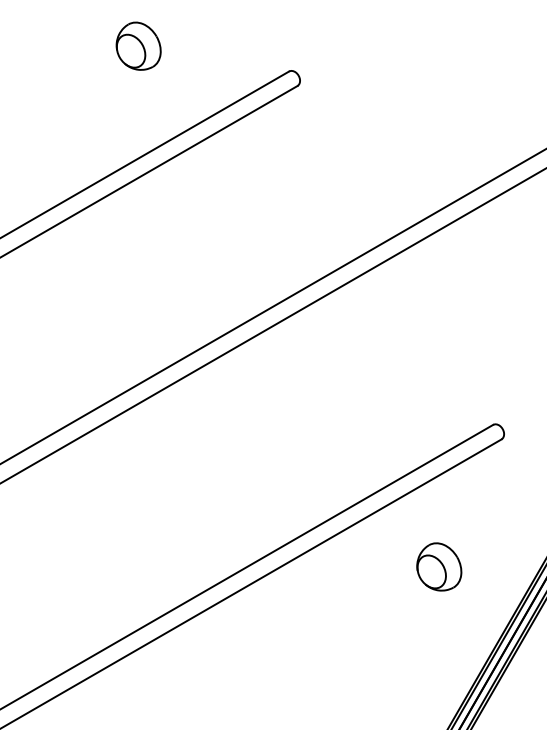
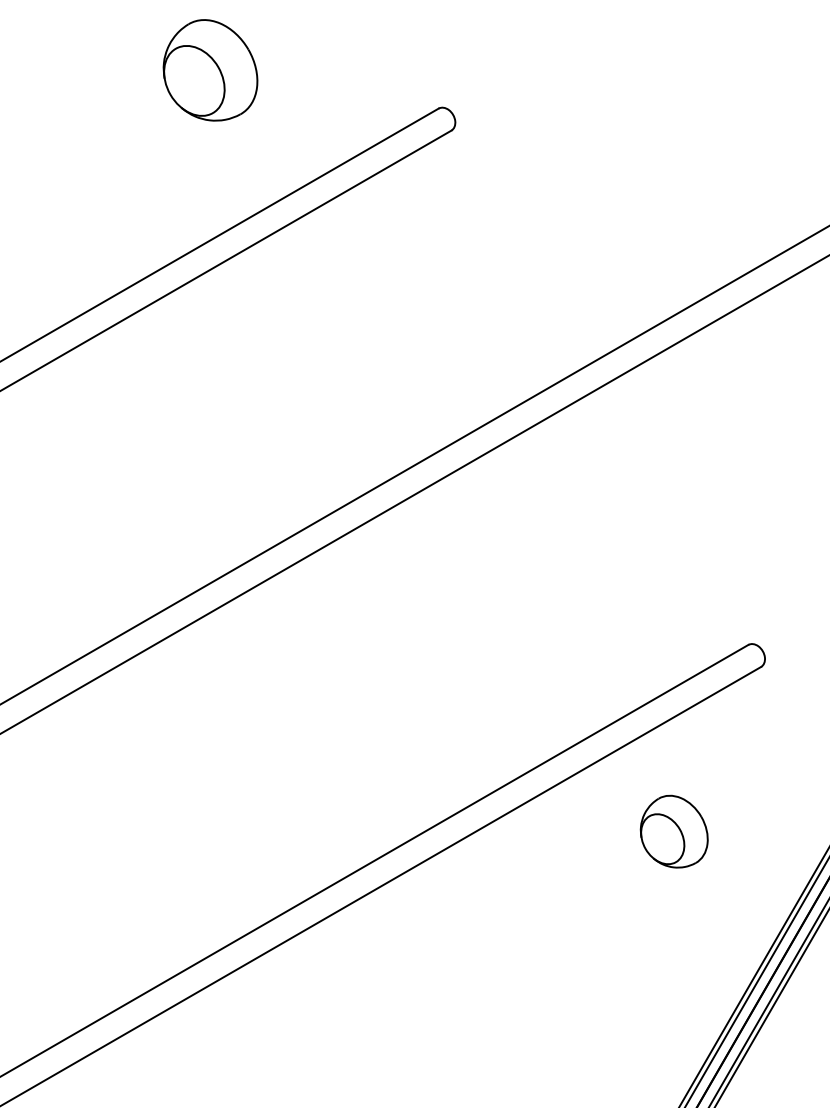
part: (138, 45) -> (210, 69), size x1.4
part: (439, 566) -> (674, 830), moved

